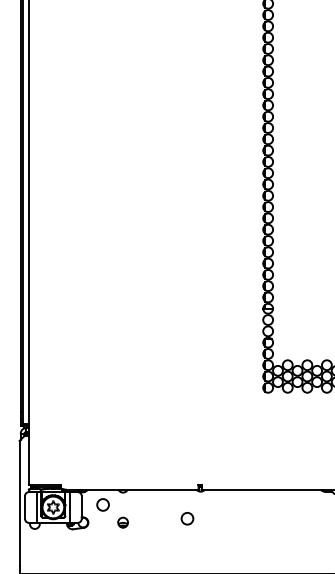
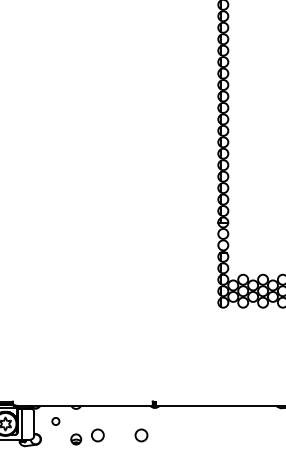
circle: (102, 504) -> (55, 421), size x0.6
circle: (144, 518) -> (97, 435), added

